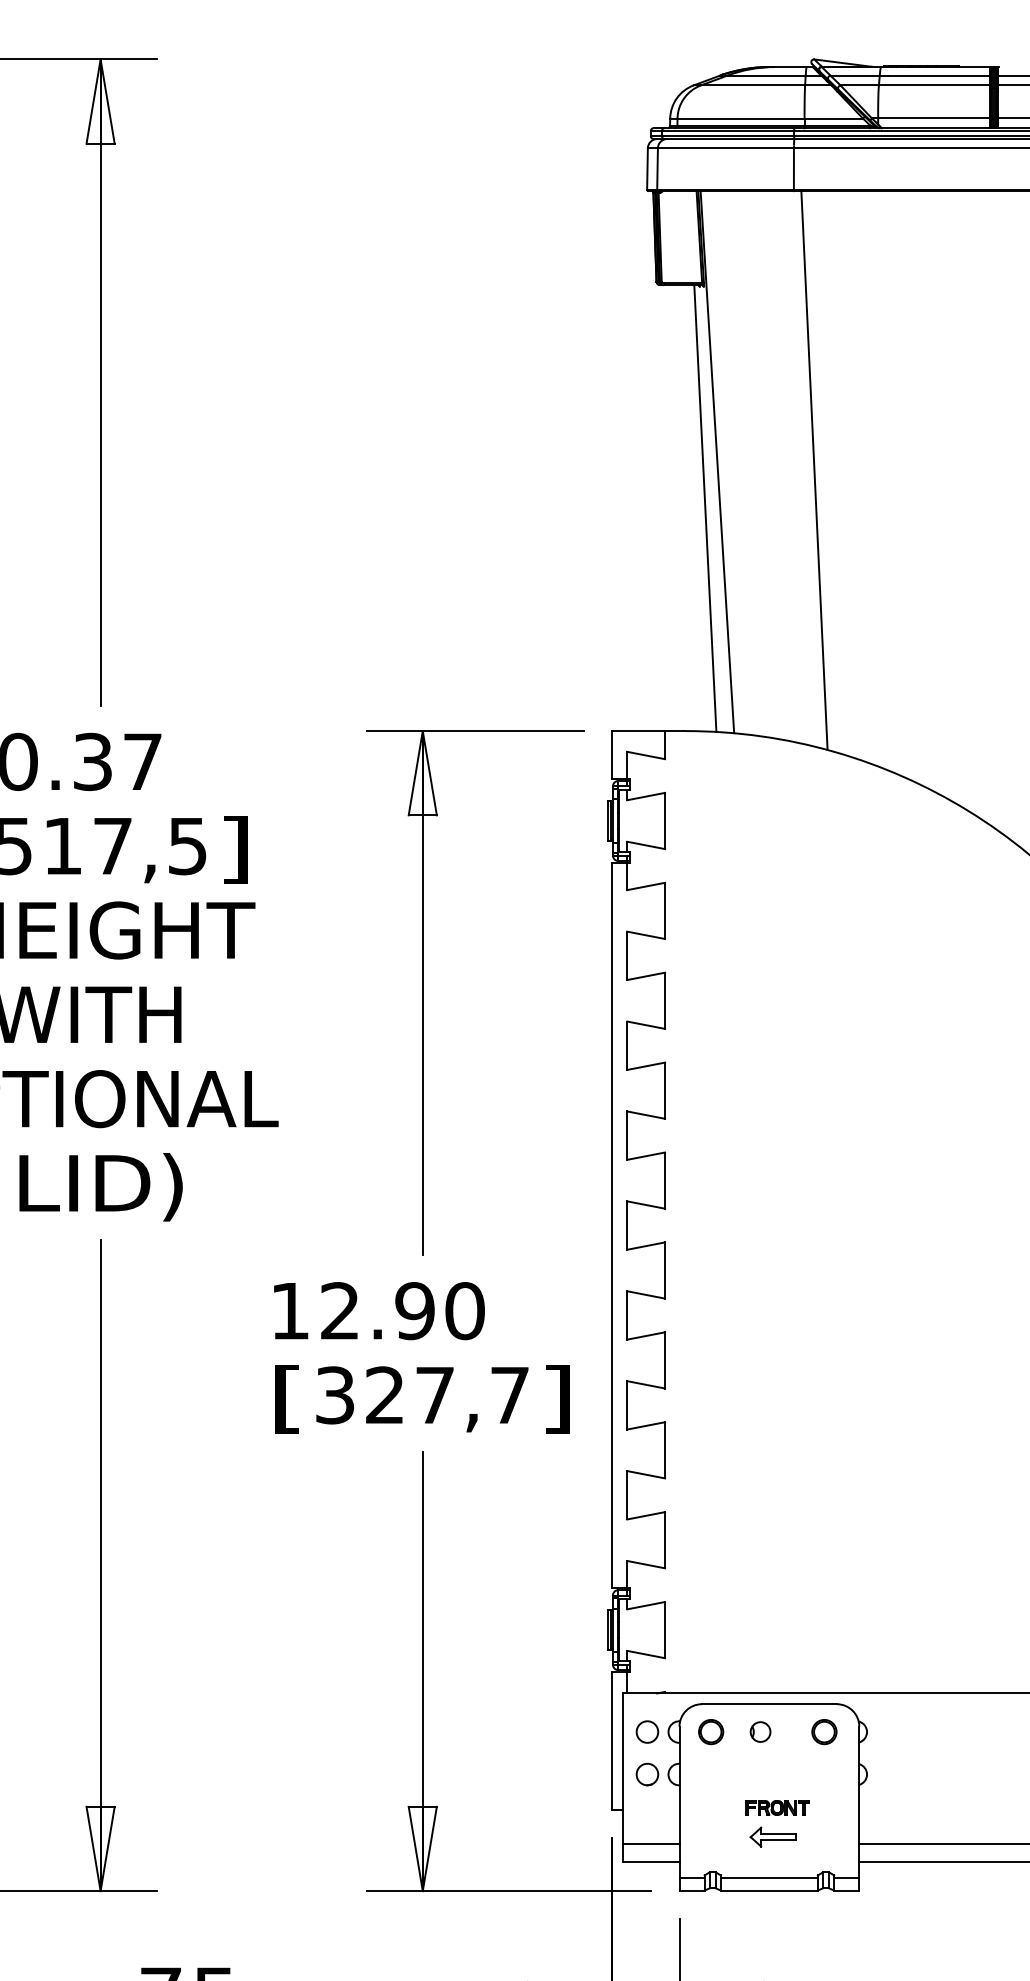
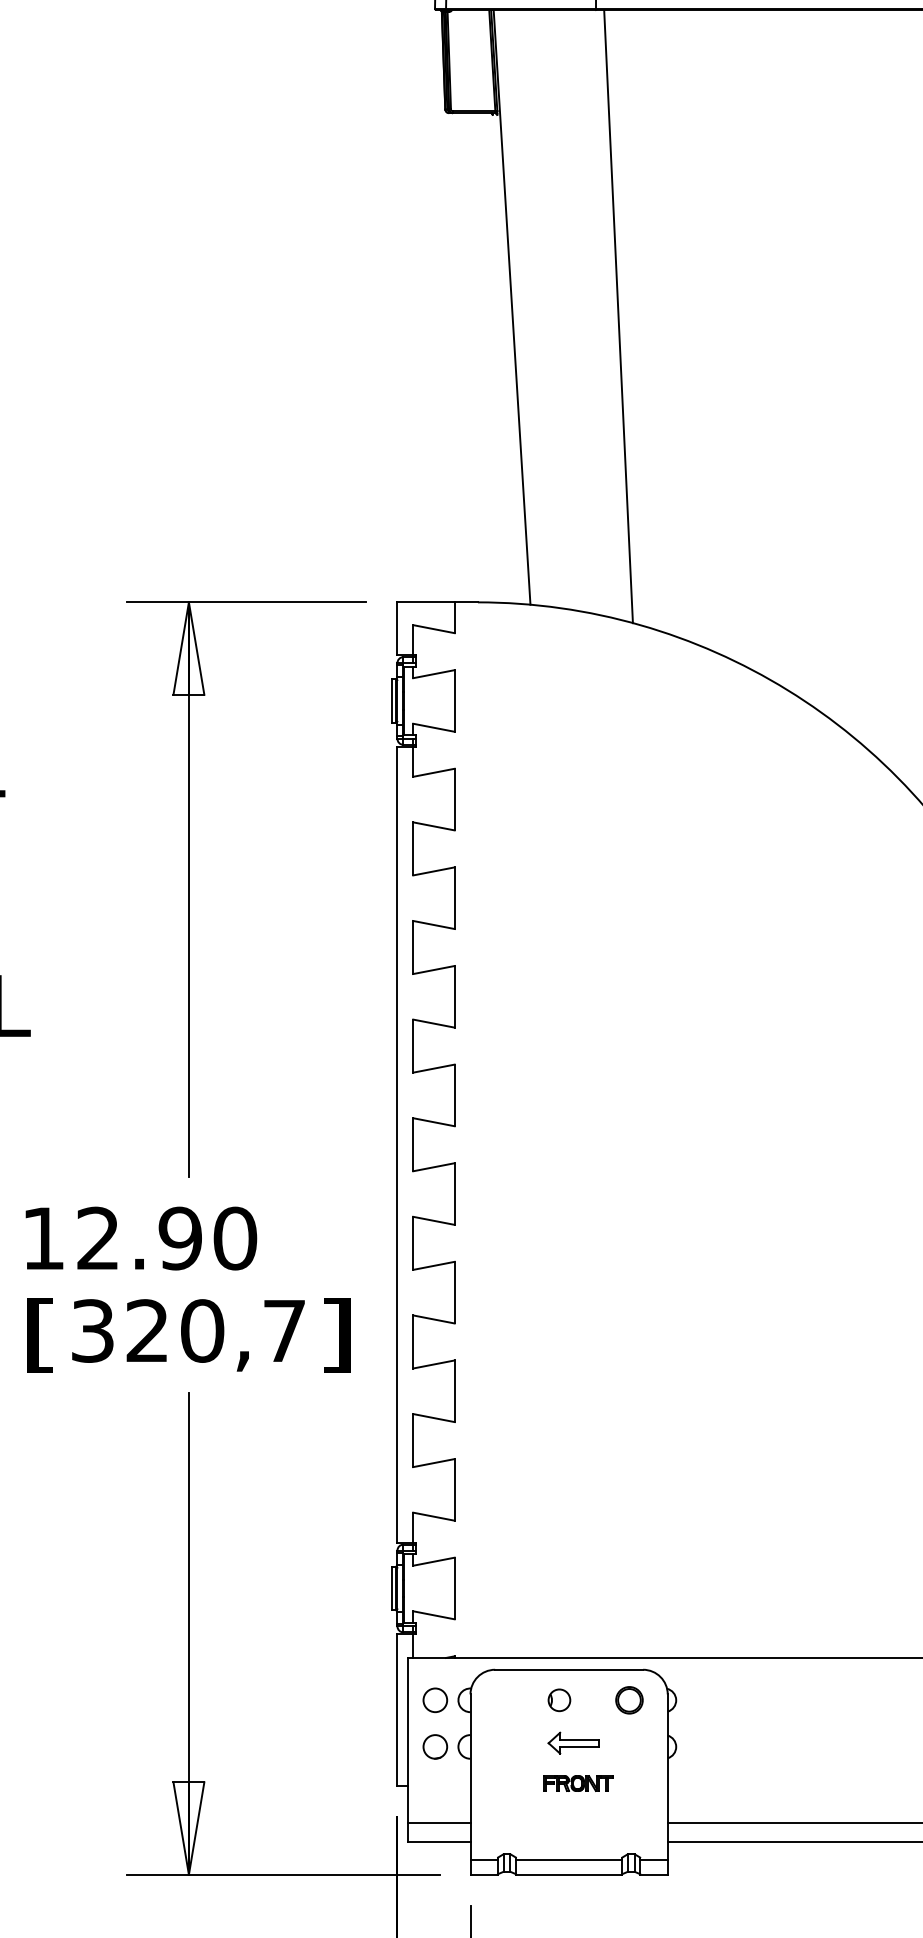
line: (705, 508) -> (499, 358), removed
text: (434, 1395) -> (201, 1331), 327,7 -> 320,7
part: (711, 1732) -> (505, 1700), removed
part: (772, 1836) -> (572, 1742), moved

